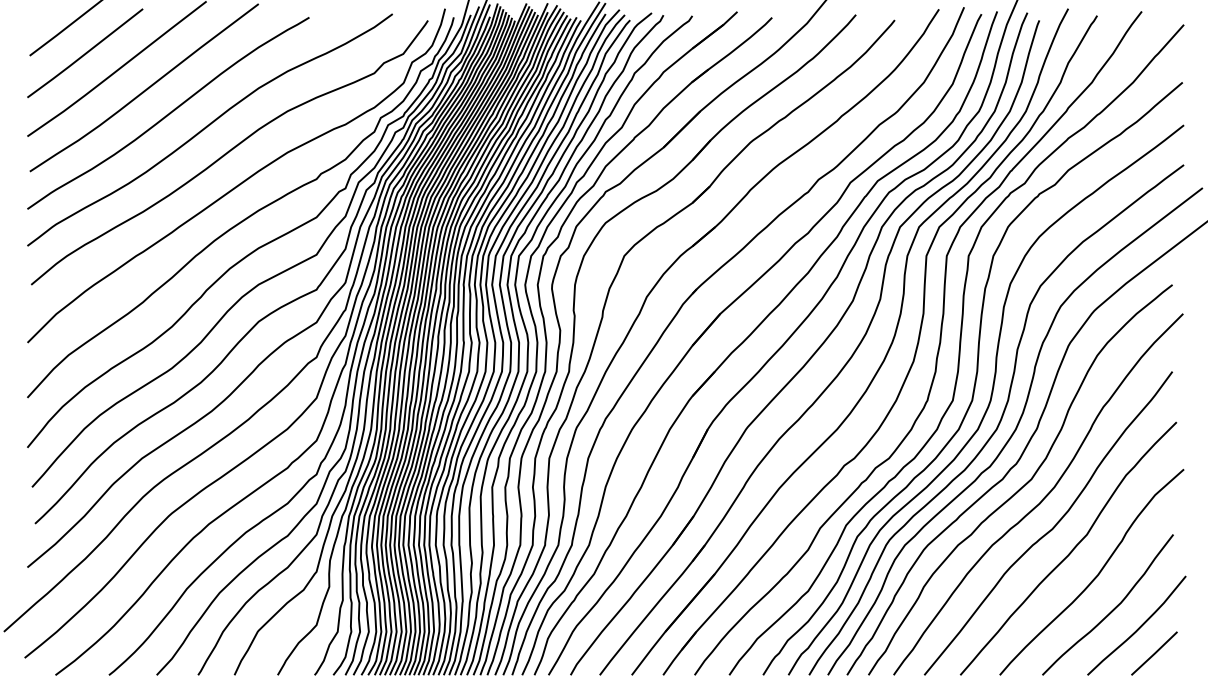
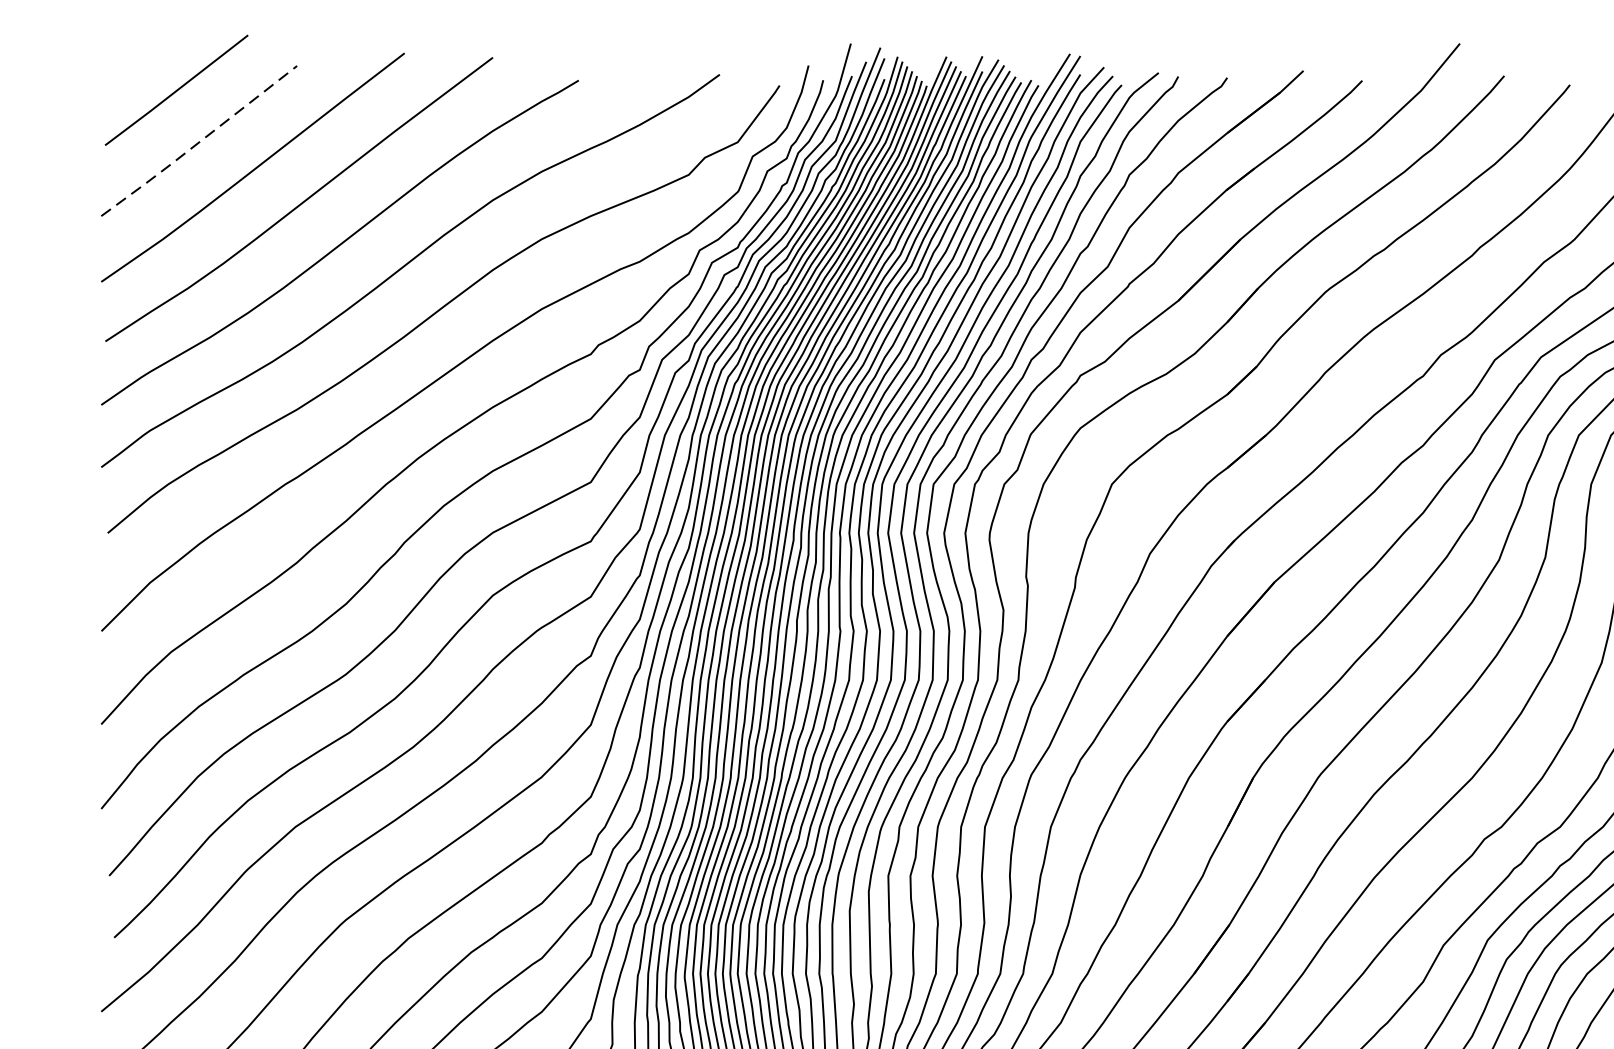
line: (85, 54) -> (199, 143), solid -> dashed

